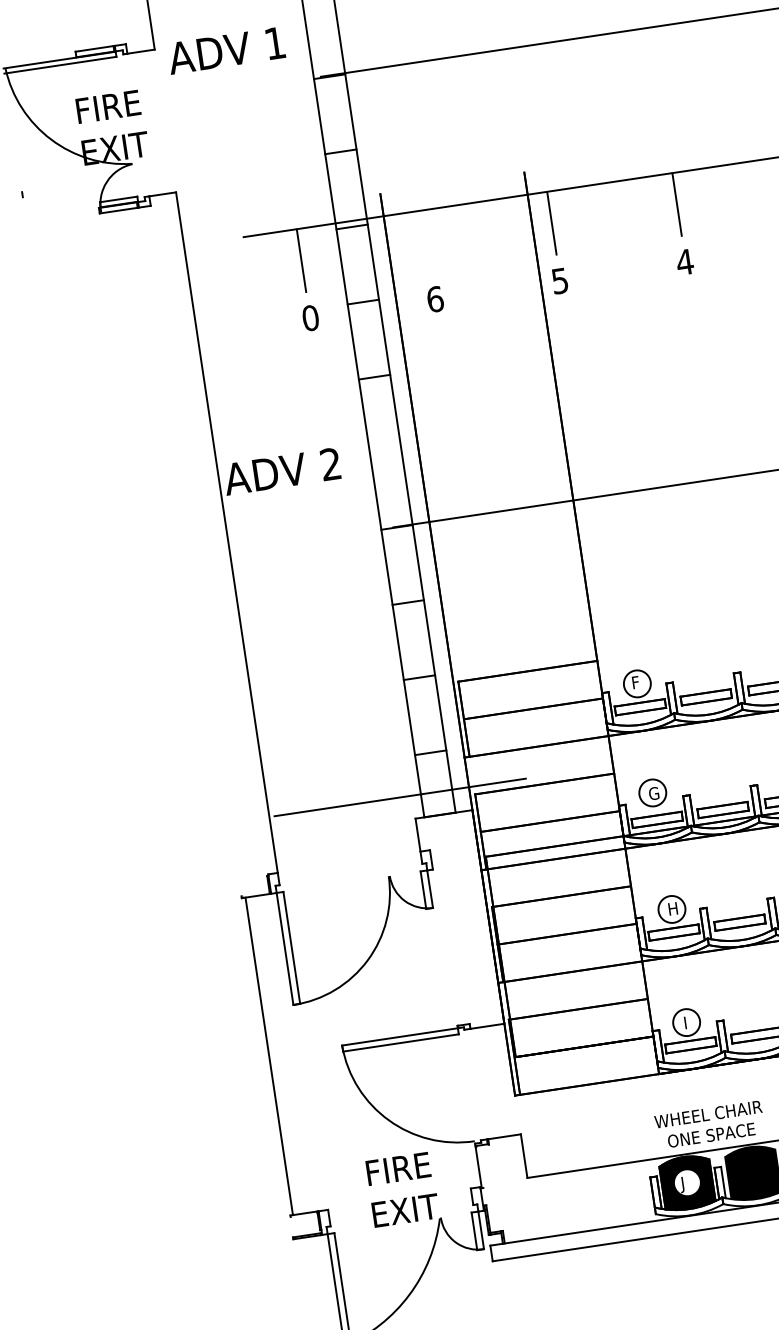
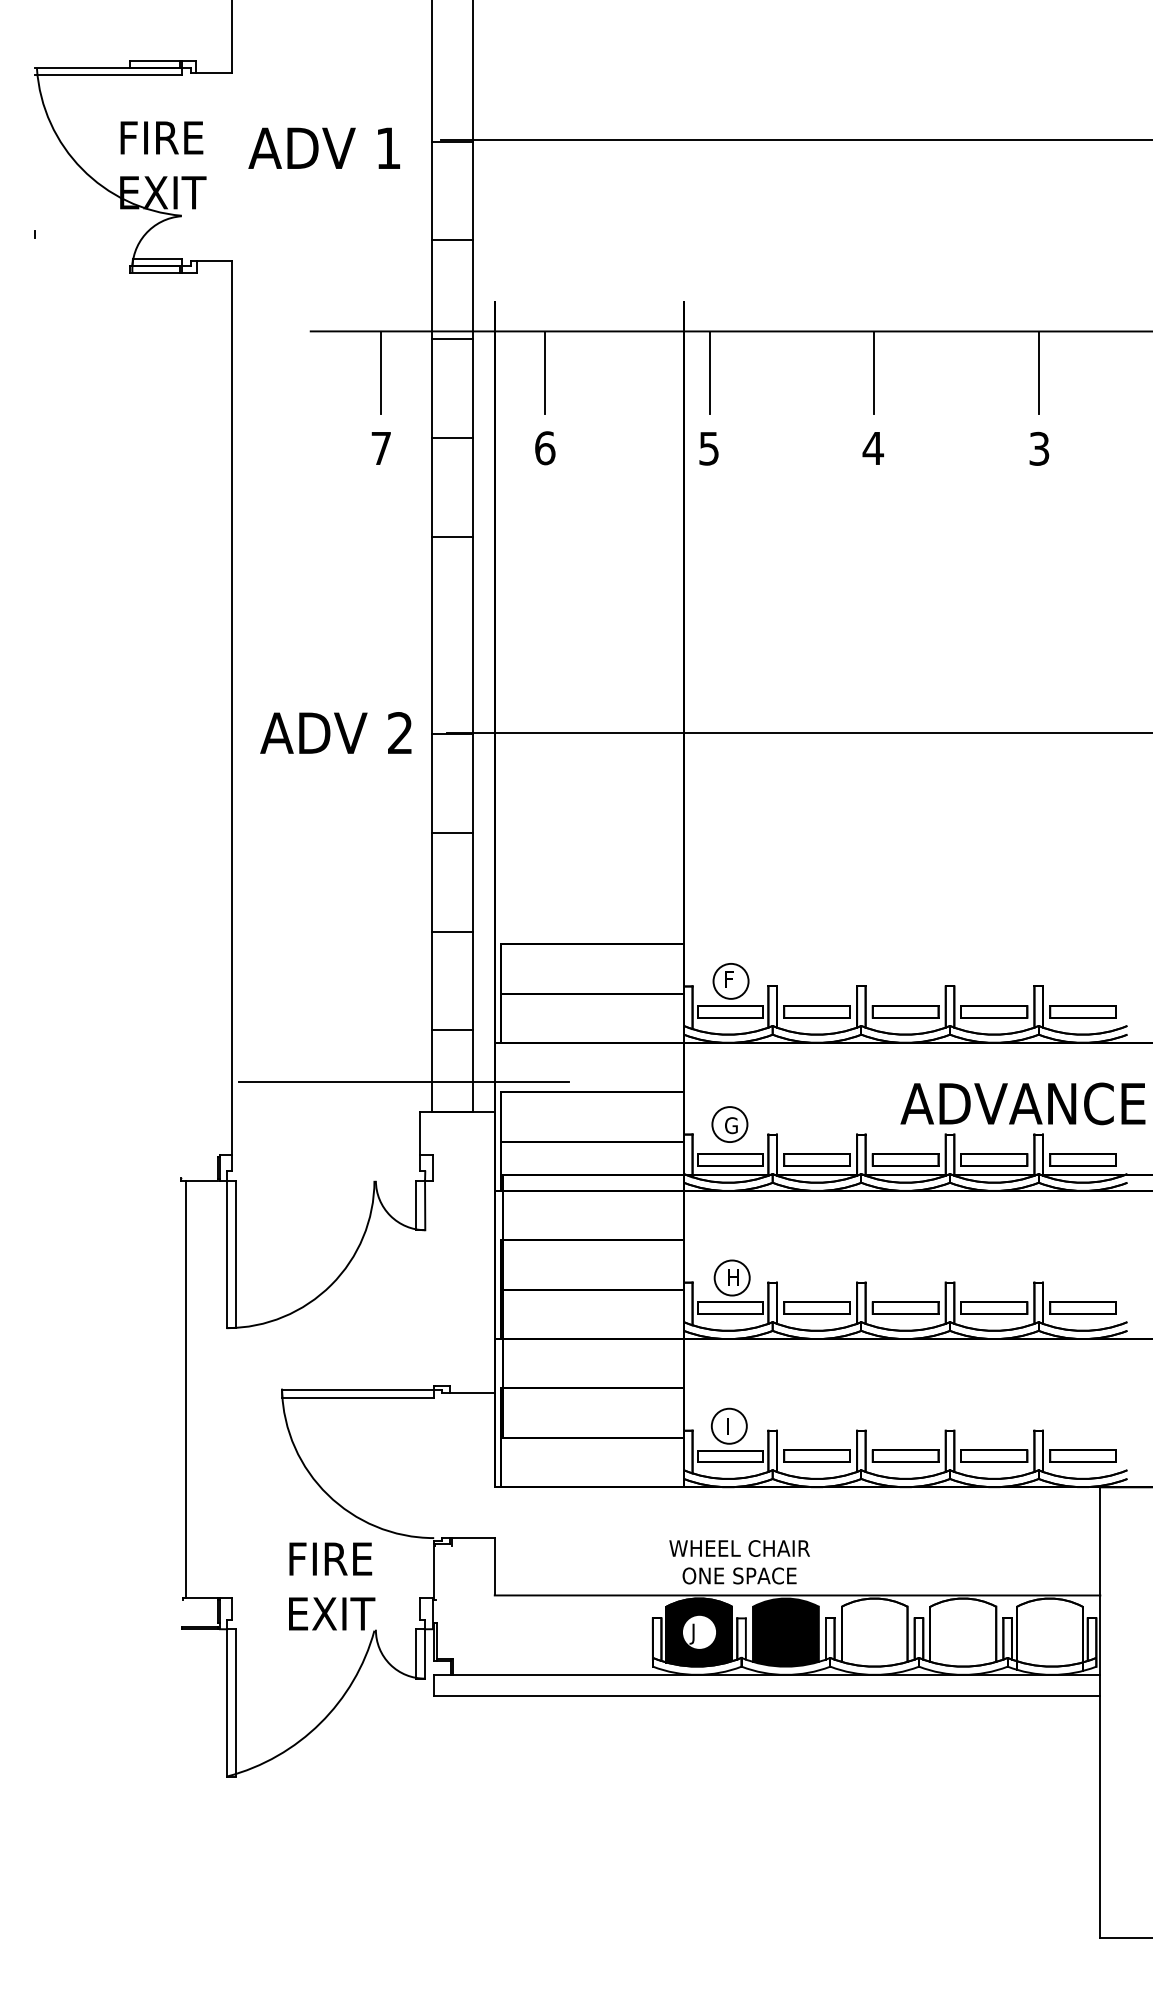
text: (225, 50) -> (323, 147), moved
line: (426, 241) -> (545, 372), added
text: (310, 318) -> (381, 448), 0 -> 7
text: (281, 471) -> (335, 732), moved

